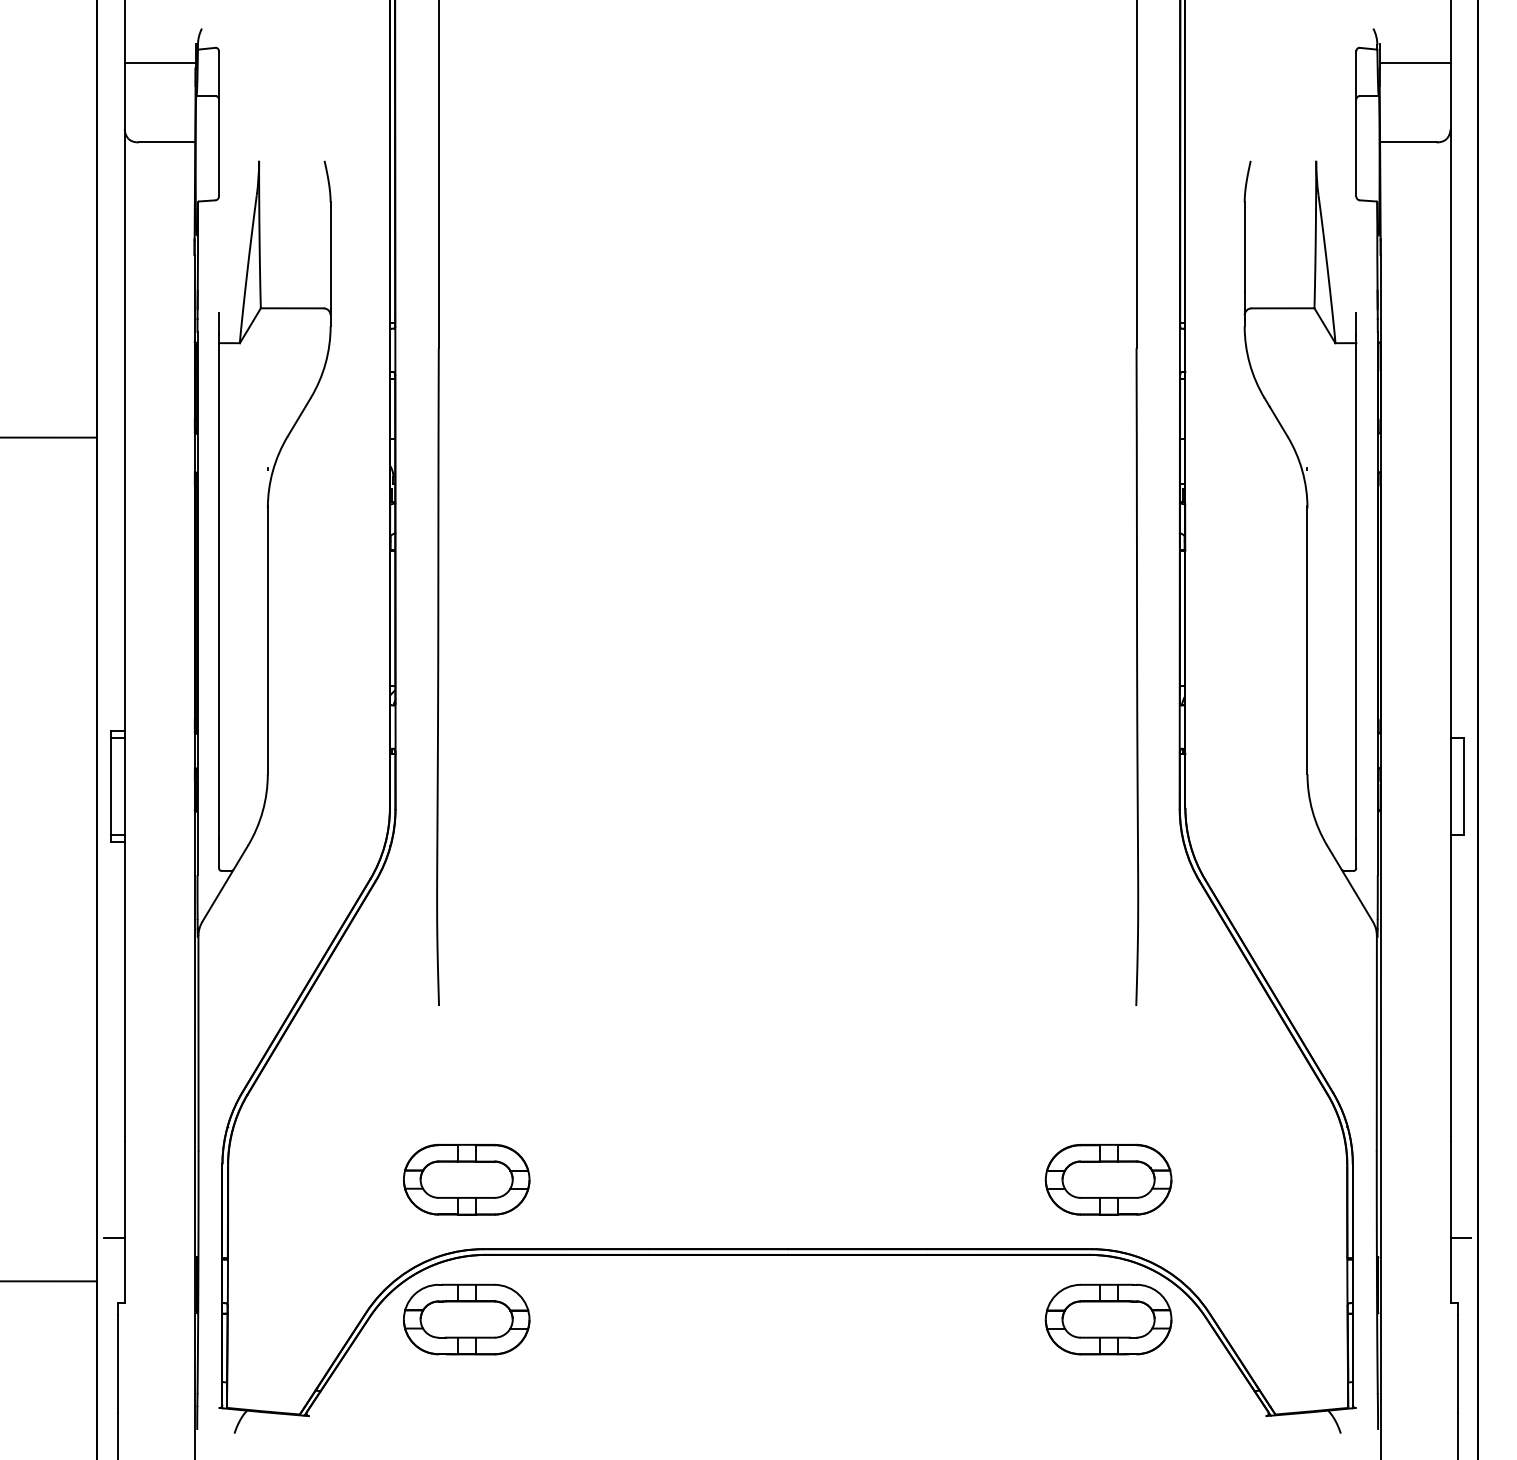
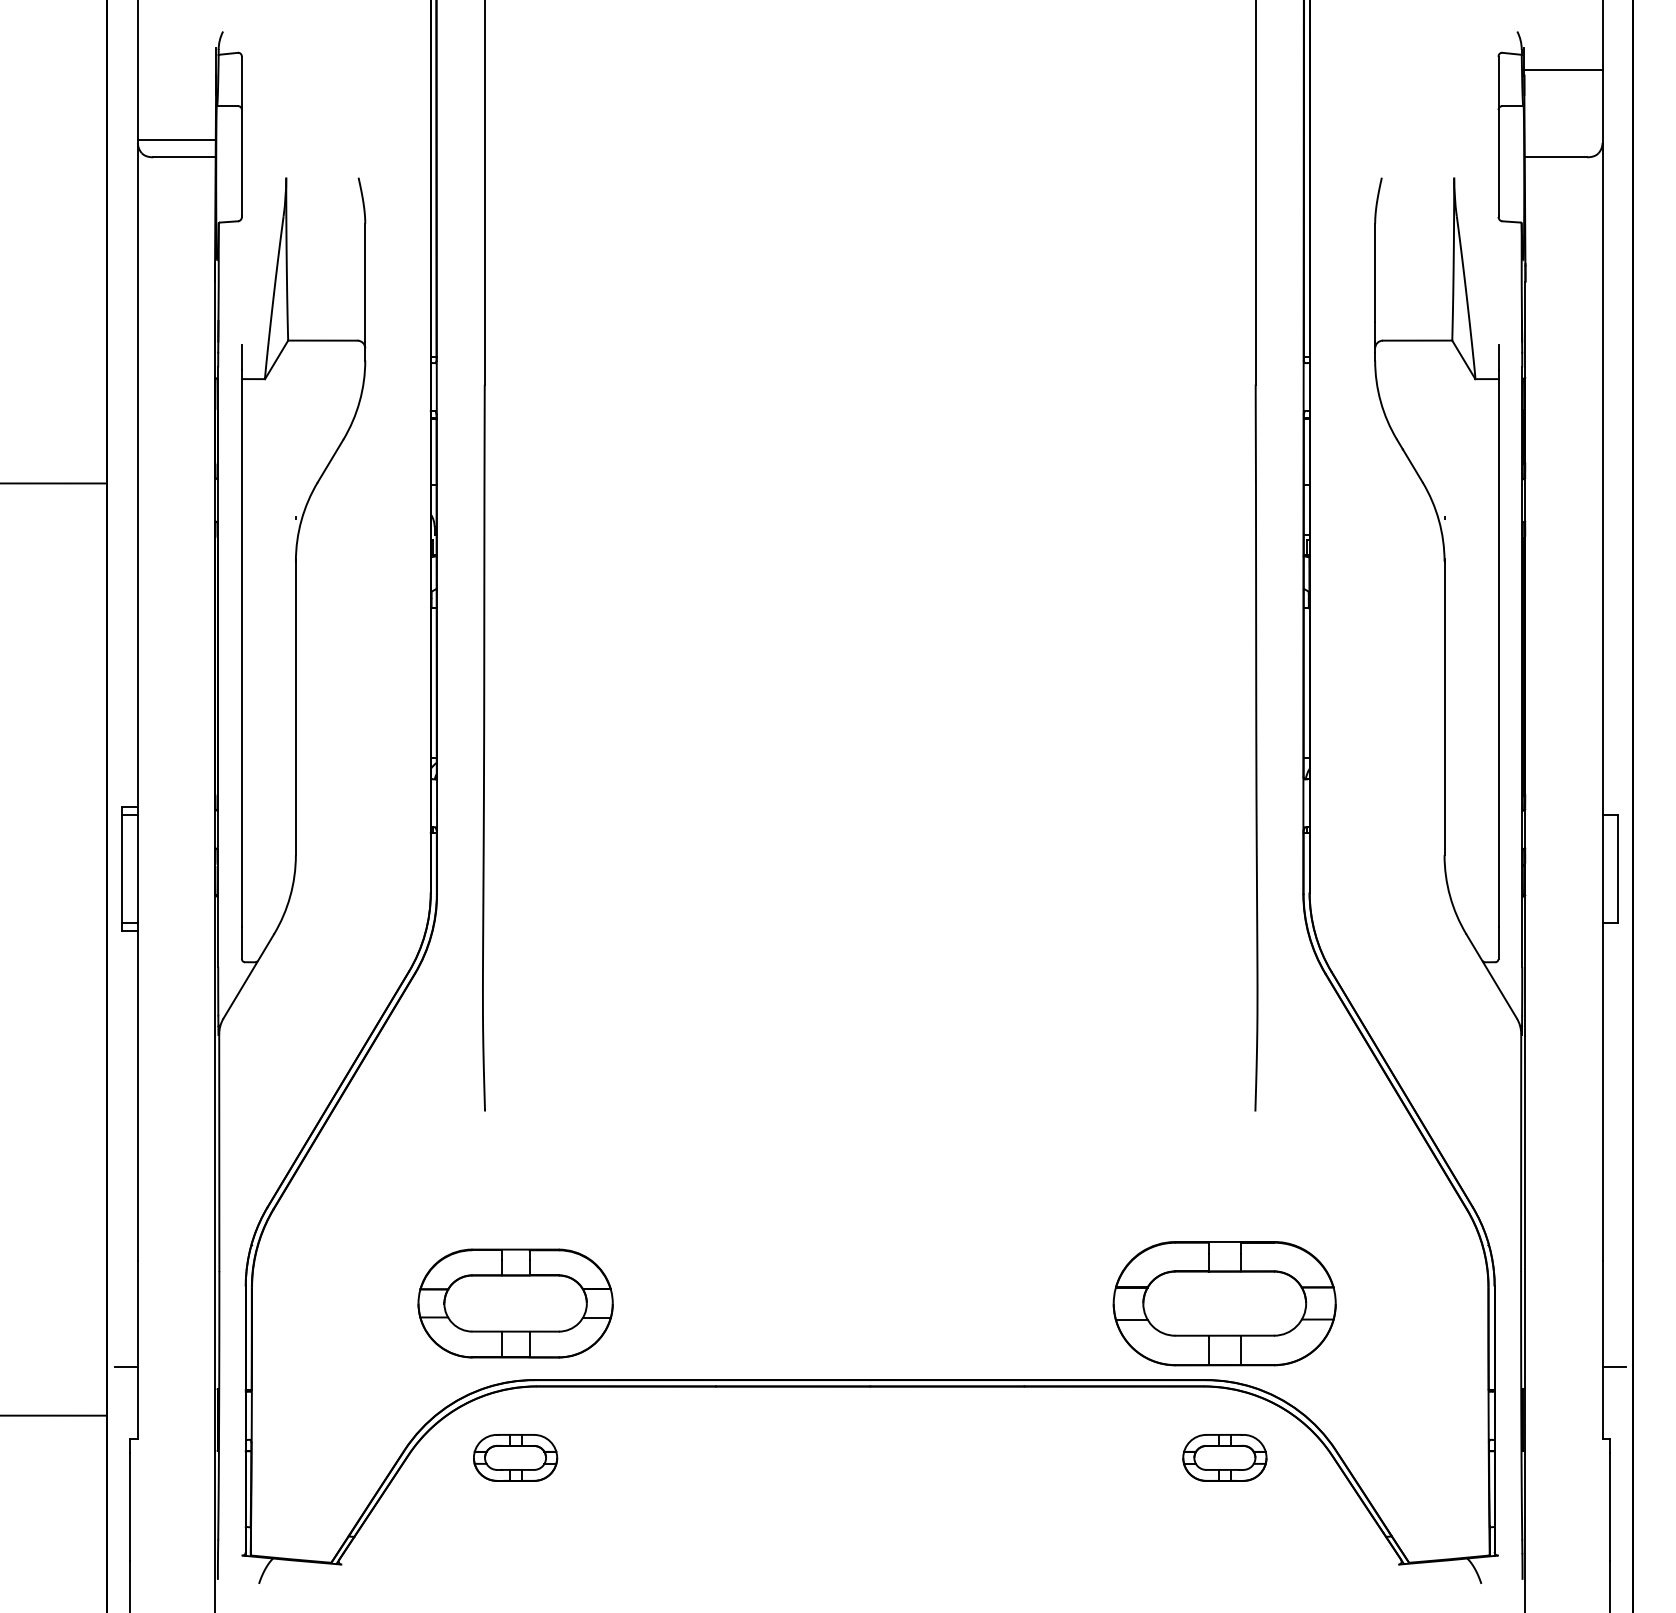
line: (159, 62) -> (176, 139), moved
part: (466, 1178) -> (515, 1302), size x1.4
part: (1108, 1178) -> (1224, 1302), size x1.6
part: (466, 1319) -> (515, 1457), size x0.6
part: (1108, 1319) -> (1224, 1457), size x0.6

